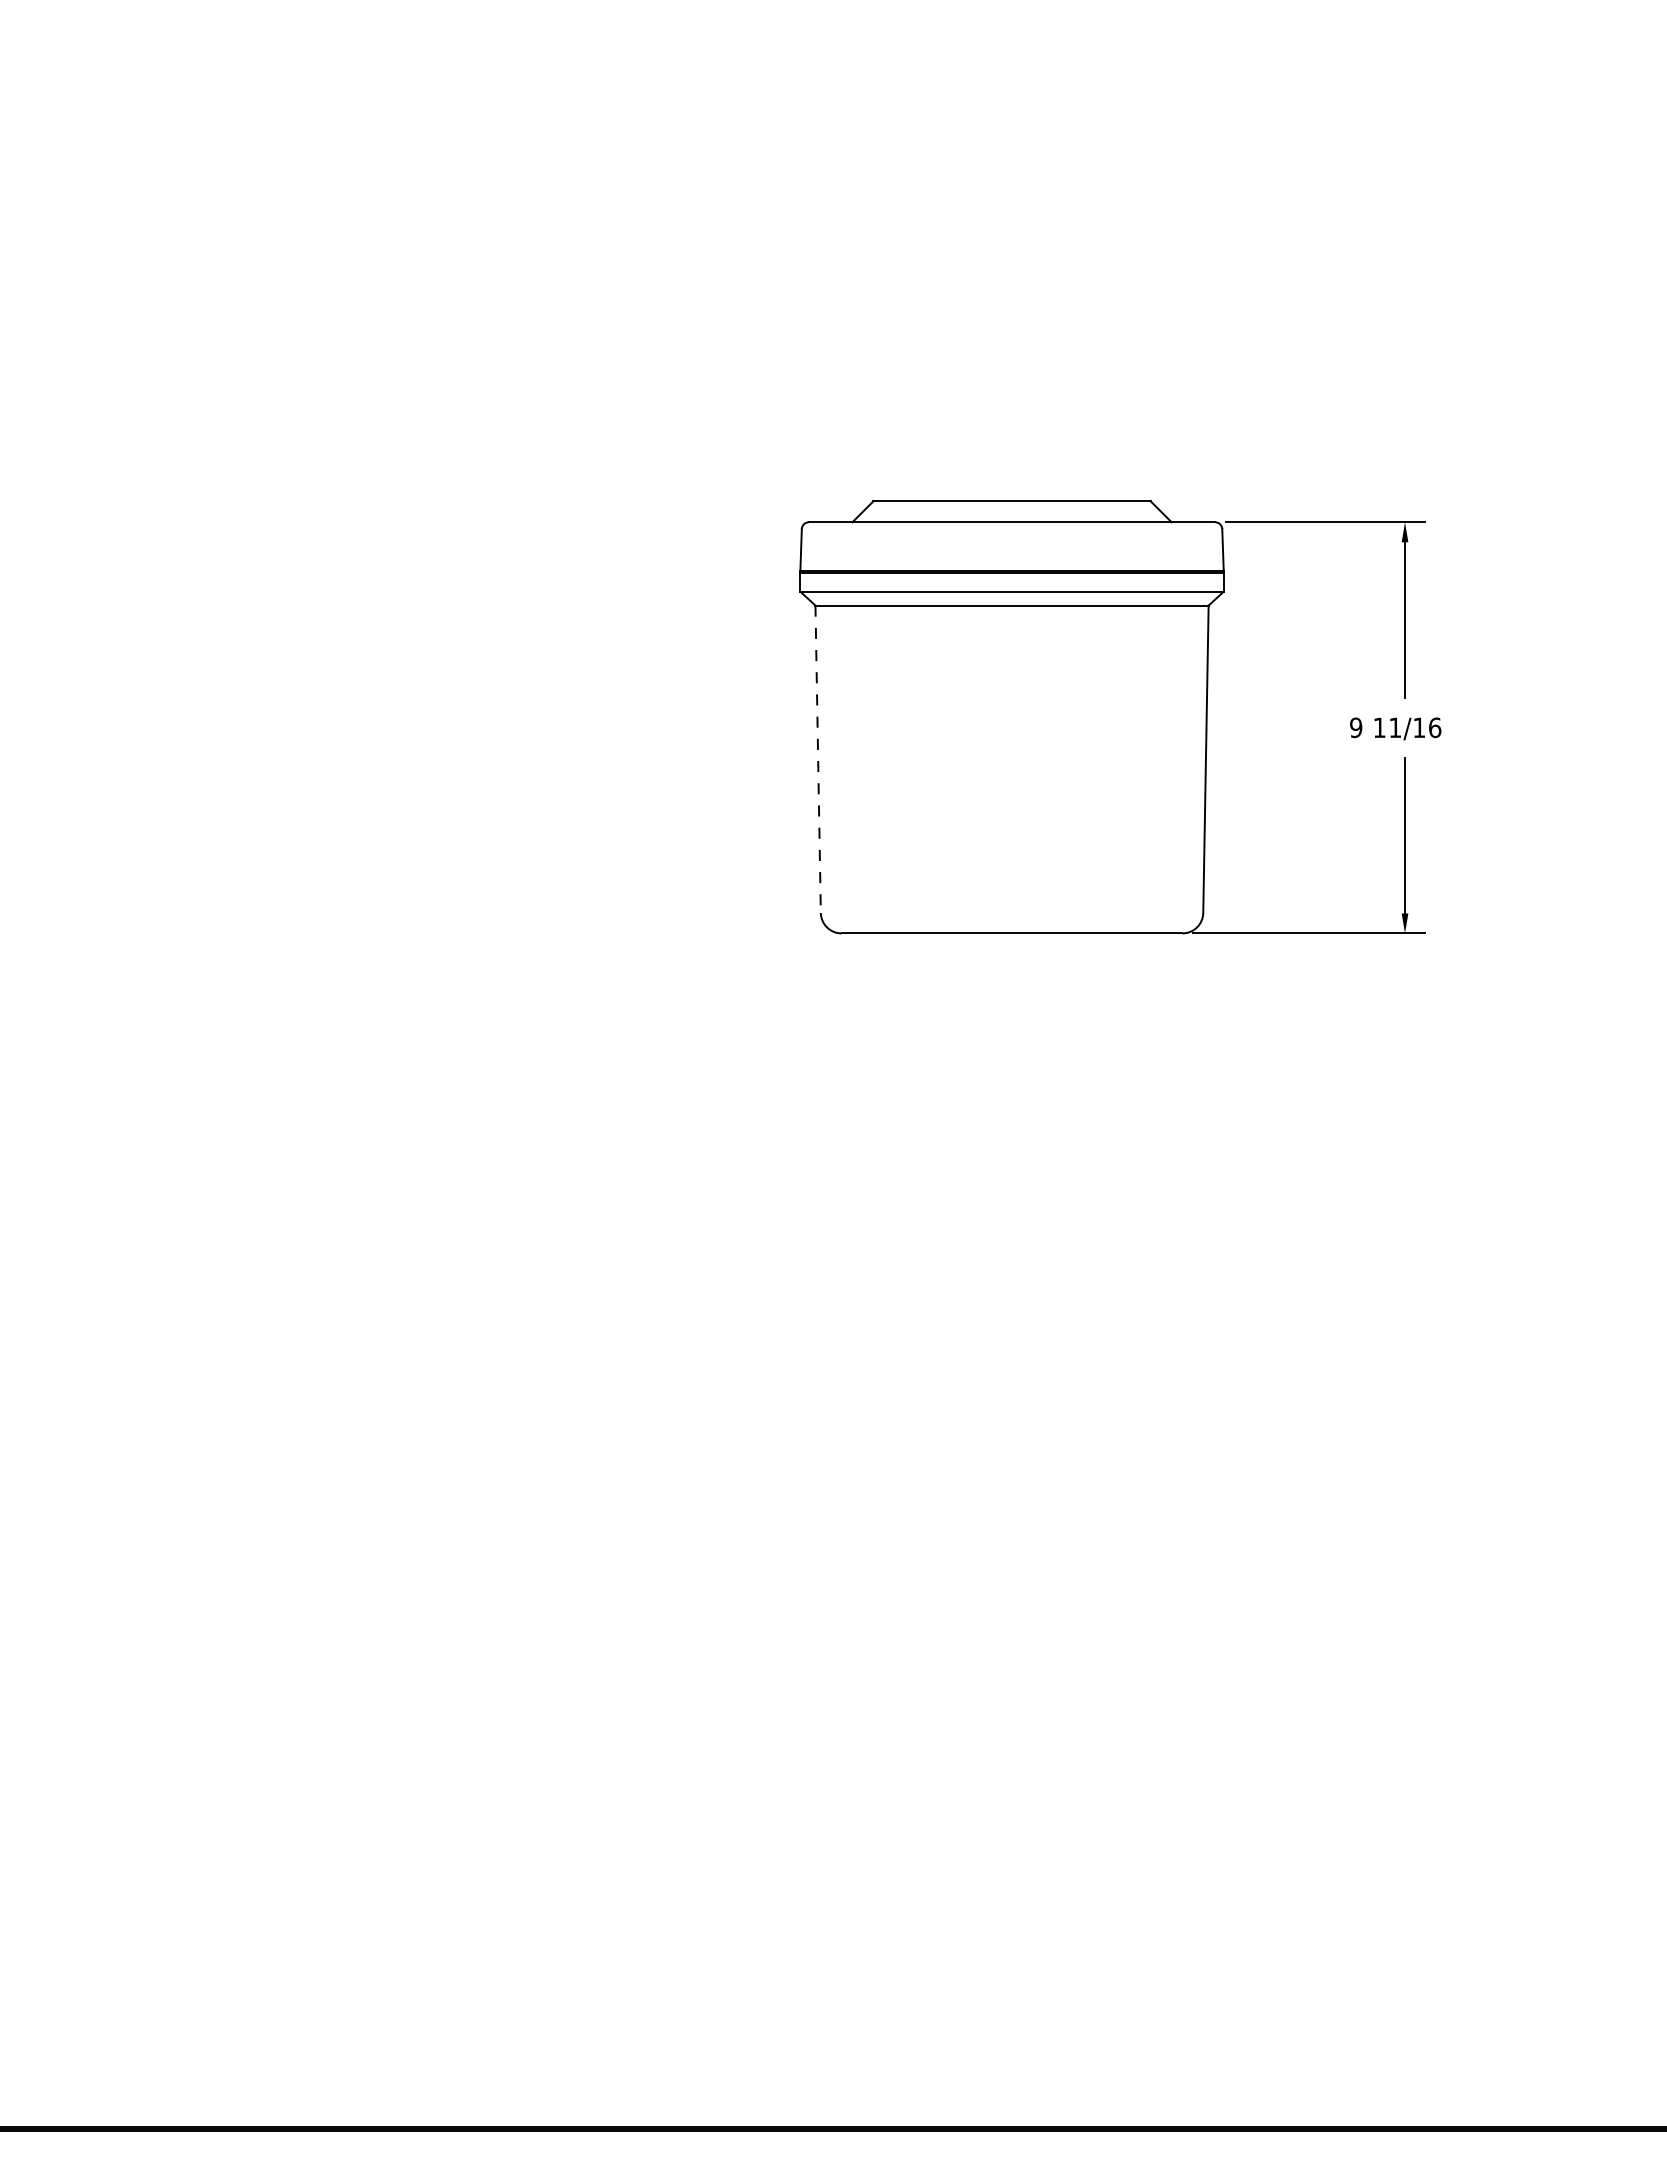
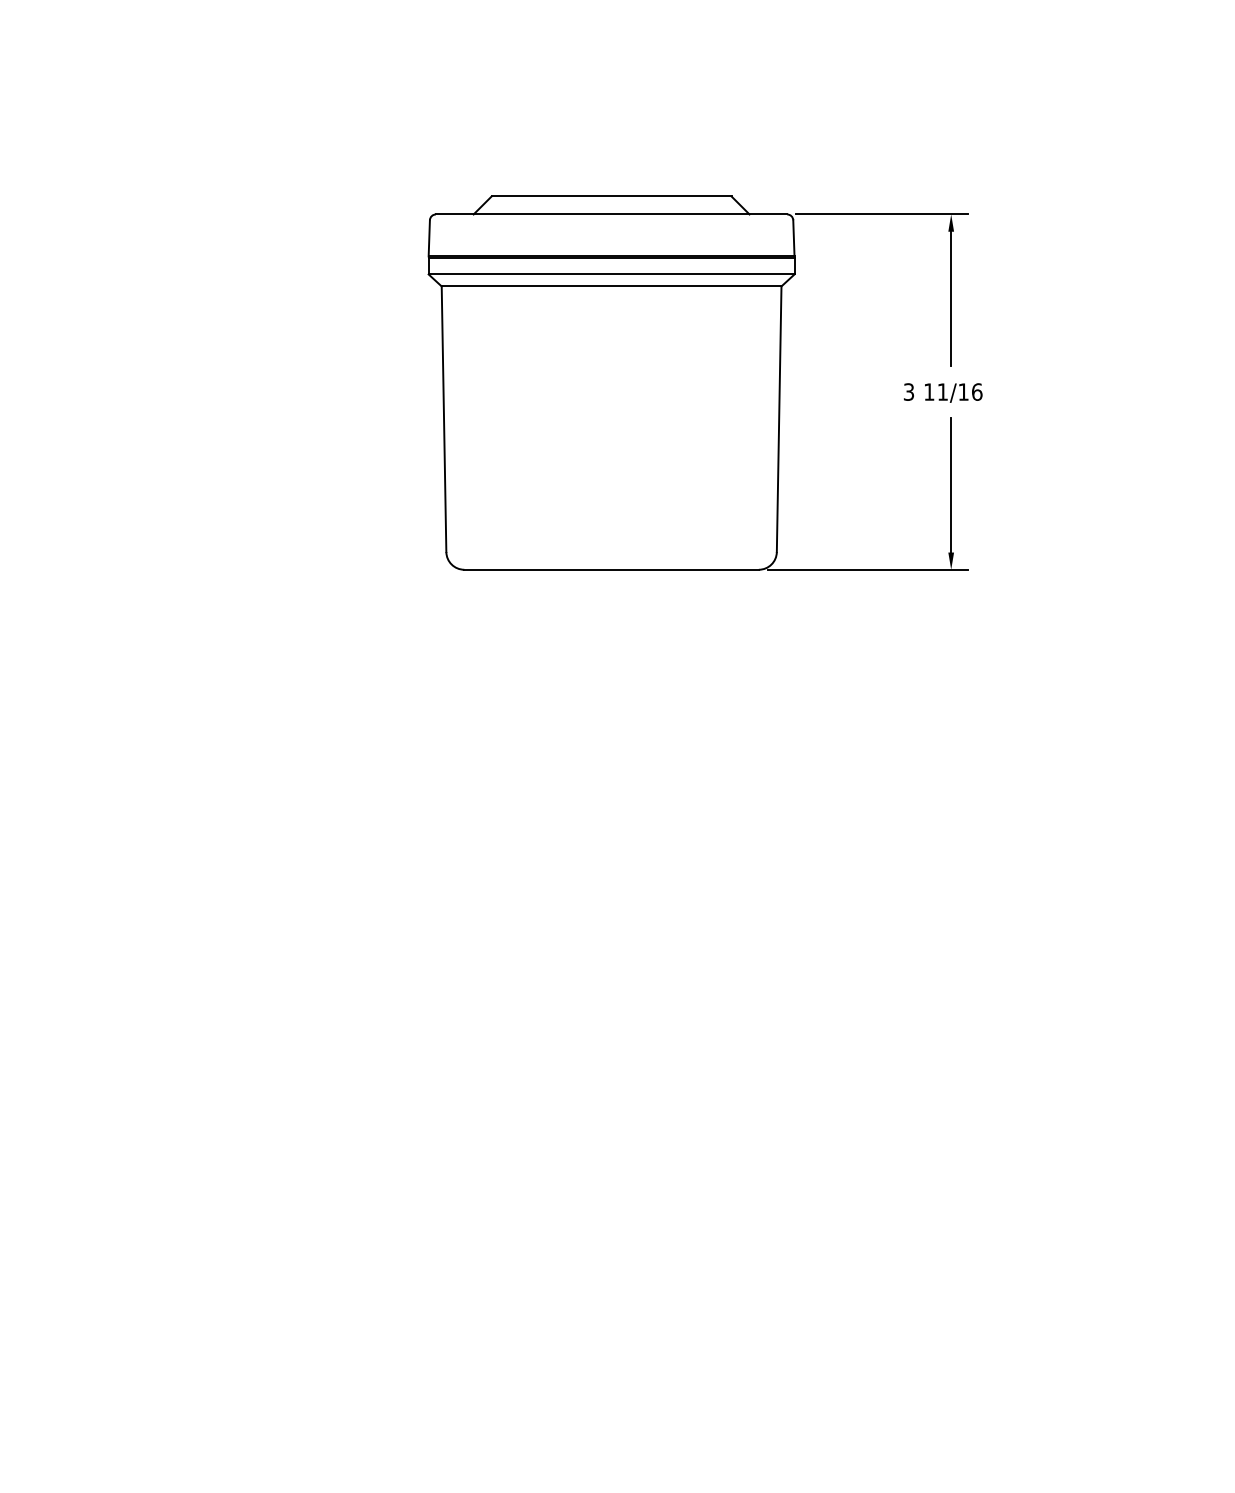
text: (1356, 727) -> (909, 391), 9 -> 3
line: (818, 759) -> (444, 419), dashed -> solid

